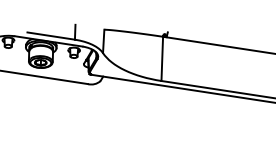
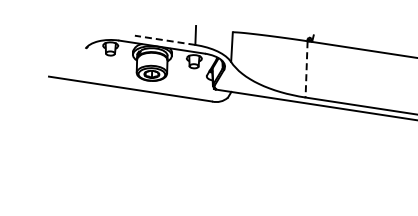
line: (51, 36) -> (165, 40), solid -> dashed
line: (162, 58) -> (306, 69), solid -> dashed

